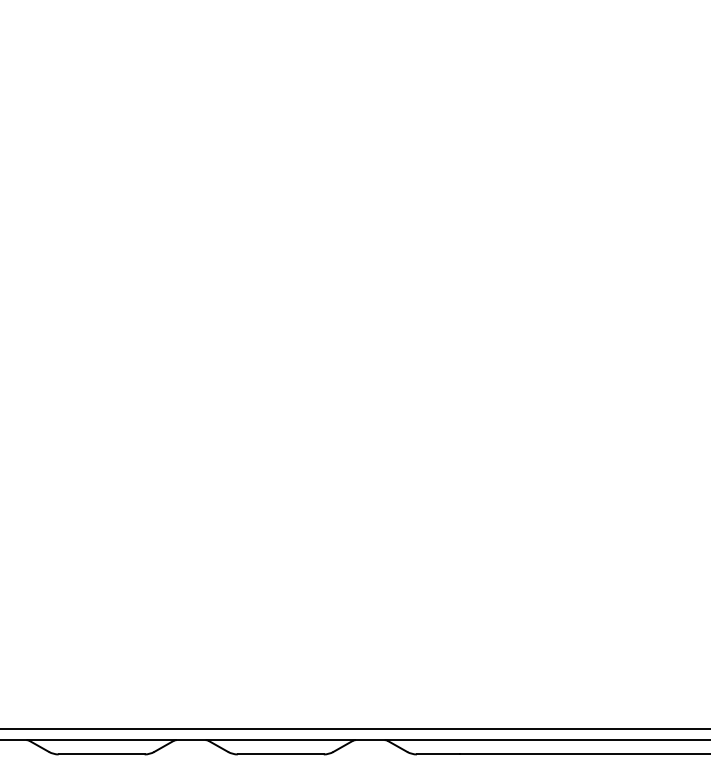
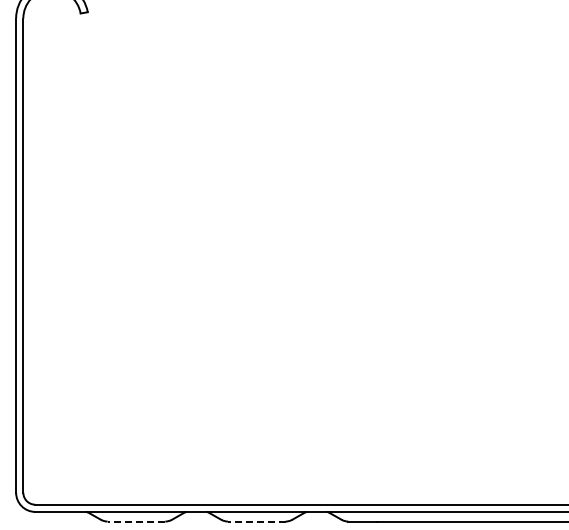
line: (101, 754) -> (136, 521), solid -> dashed
line: (280, 754) -> (256, 521), solid -> dashed

